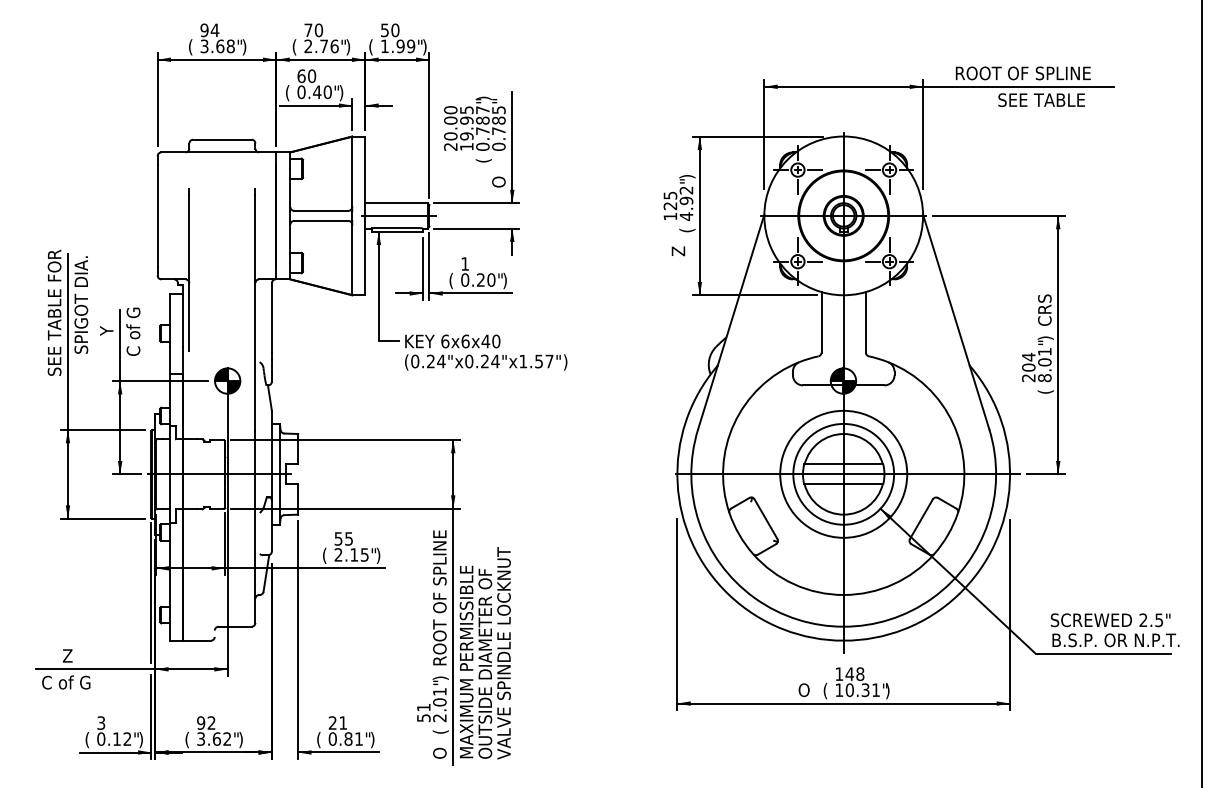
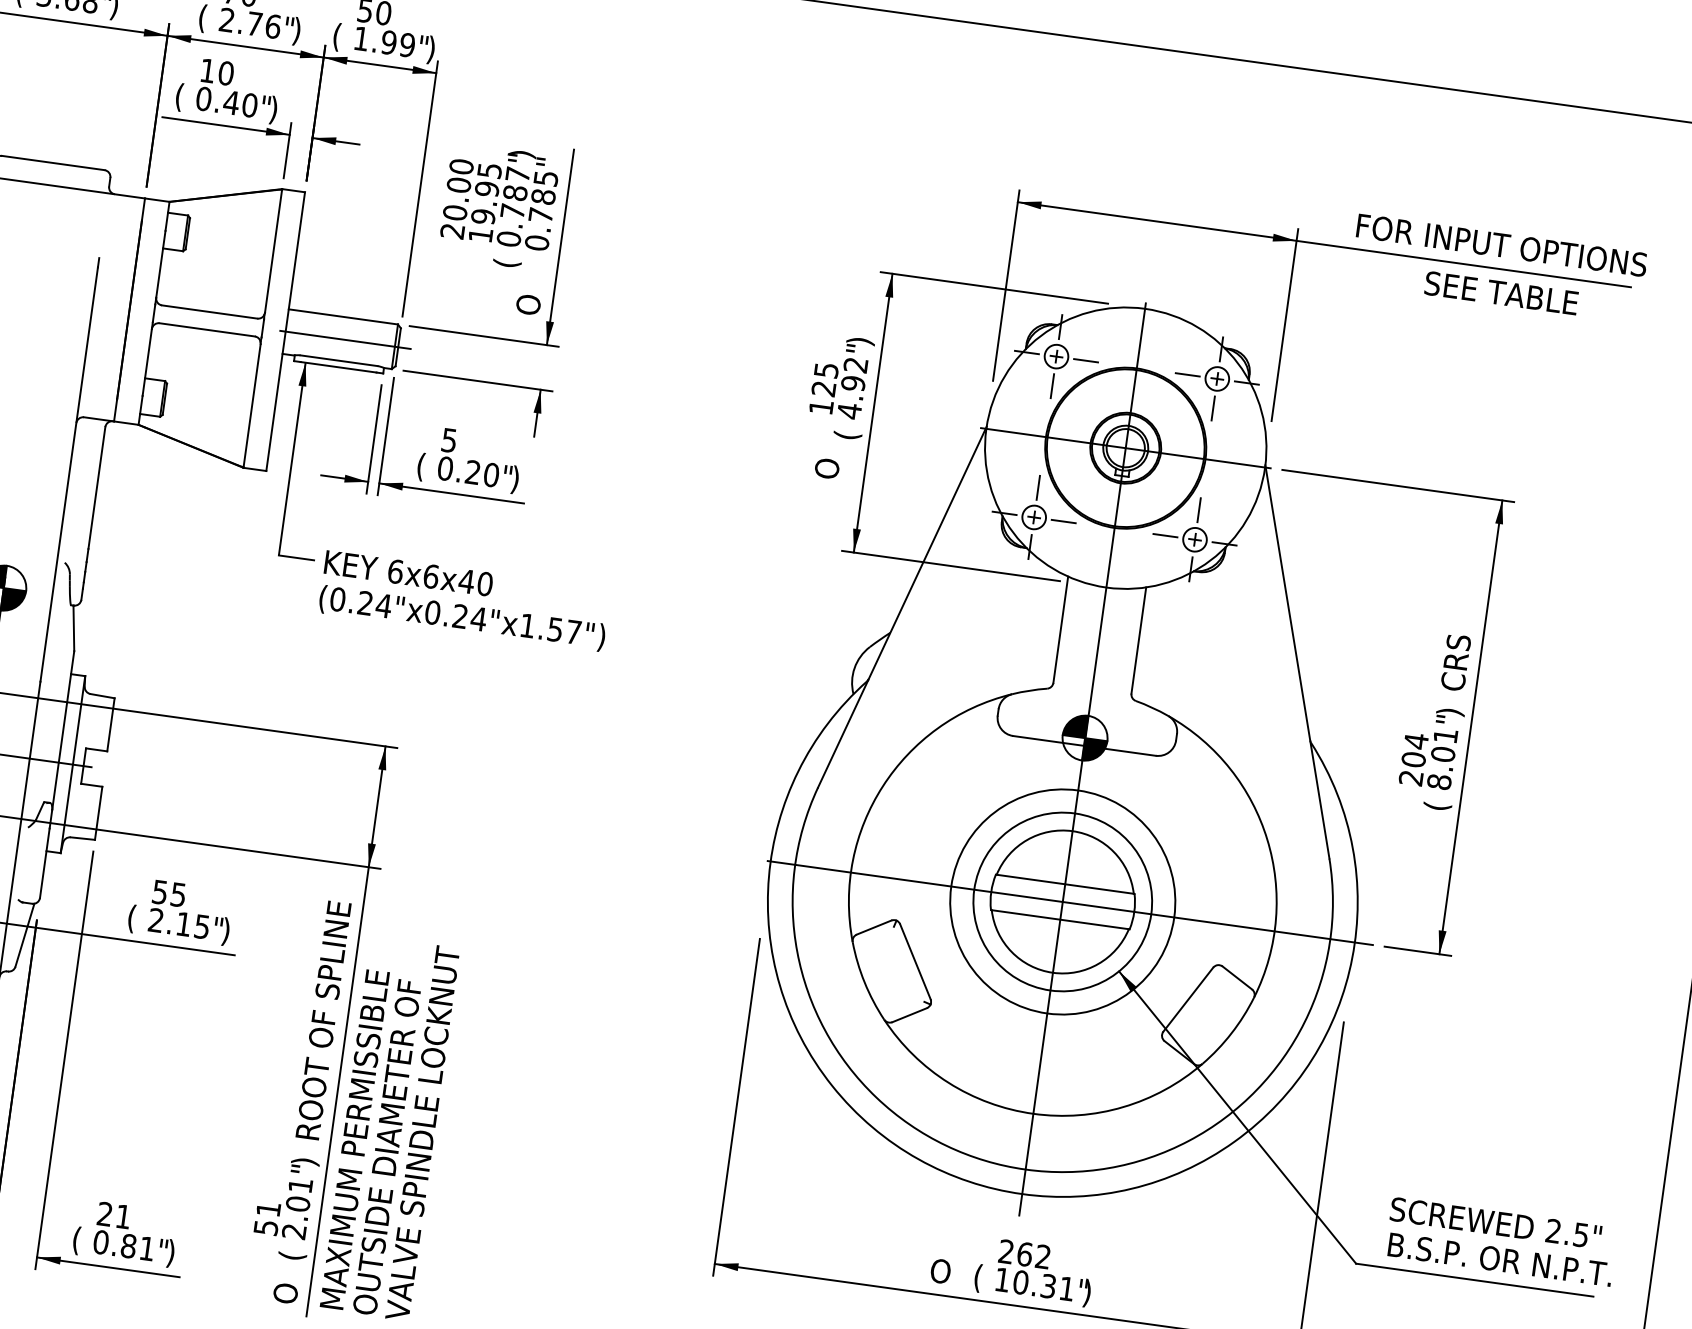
text: (1038, 73) -> (1502, 245), ROOT OF SPLINE -> FOR INPUT OPTIONS
text: (301, 76) -> (207, 71), 60 -> 10
text: (678, 250) -> (827, 468), Z -> O
text: (464, 263) -> (448, 439), 1 -> 5
text: (849, 674) -> (1024, 1254), 148 -> 262

